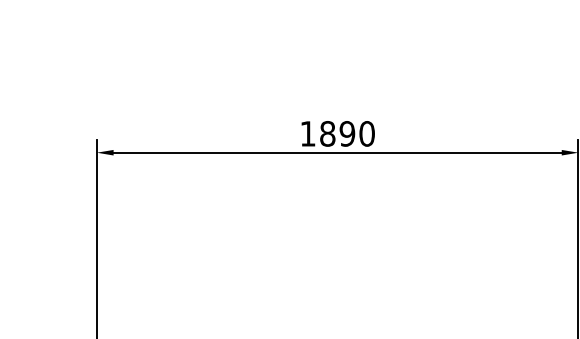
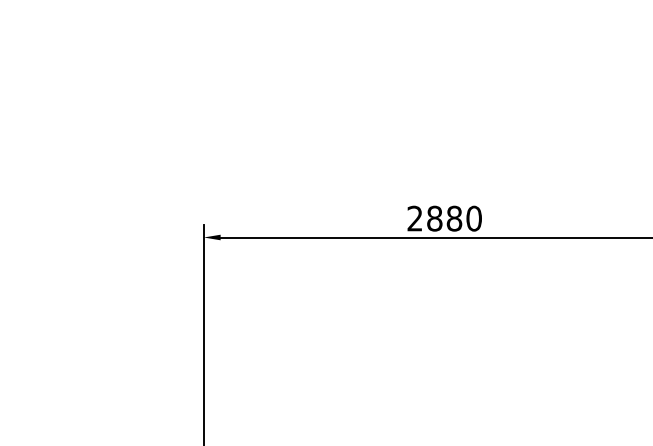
text: (327, 133) -> (434, 218), 1890 -> 2880

